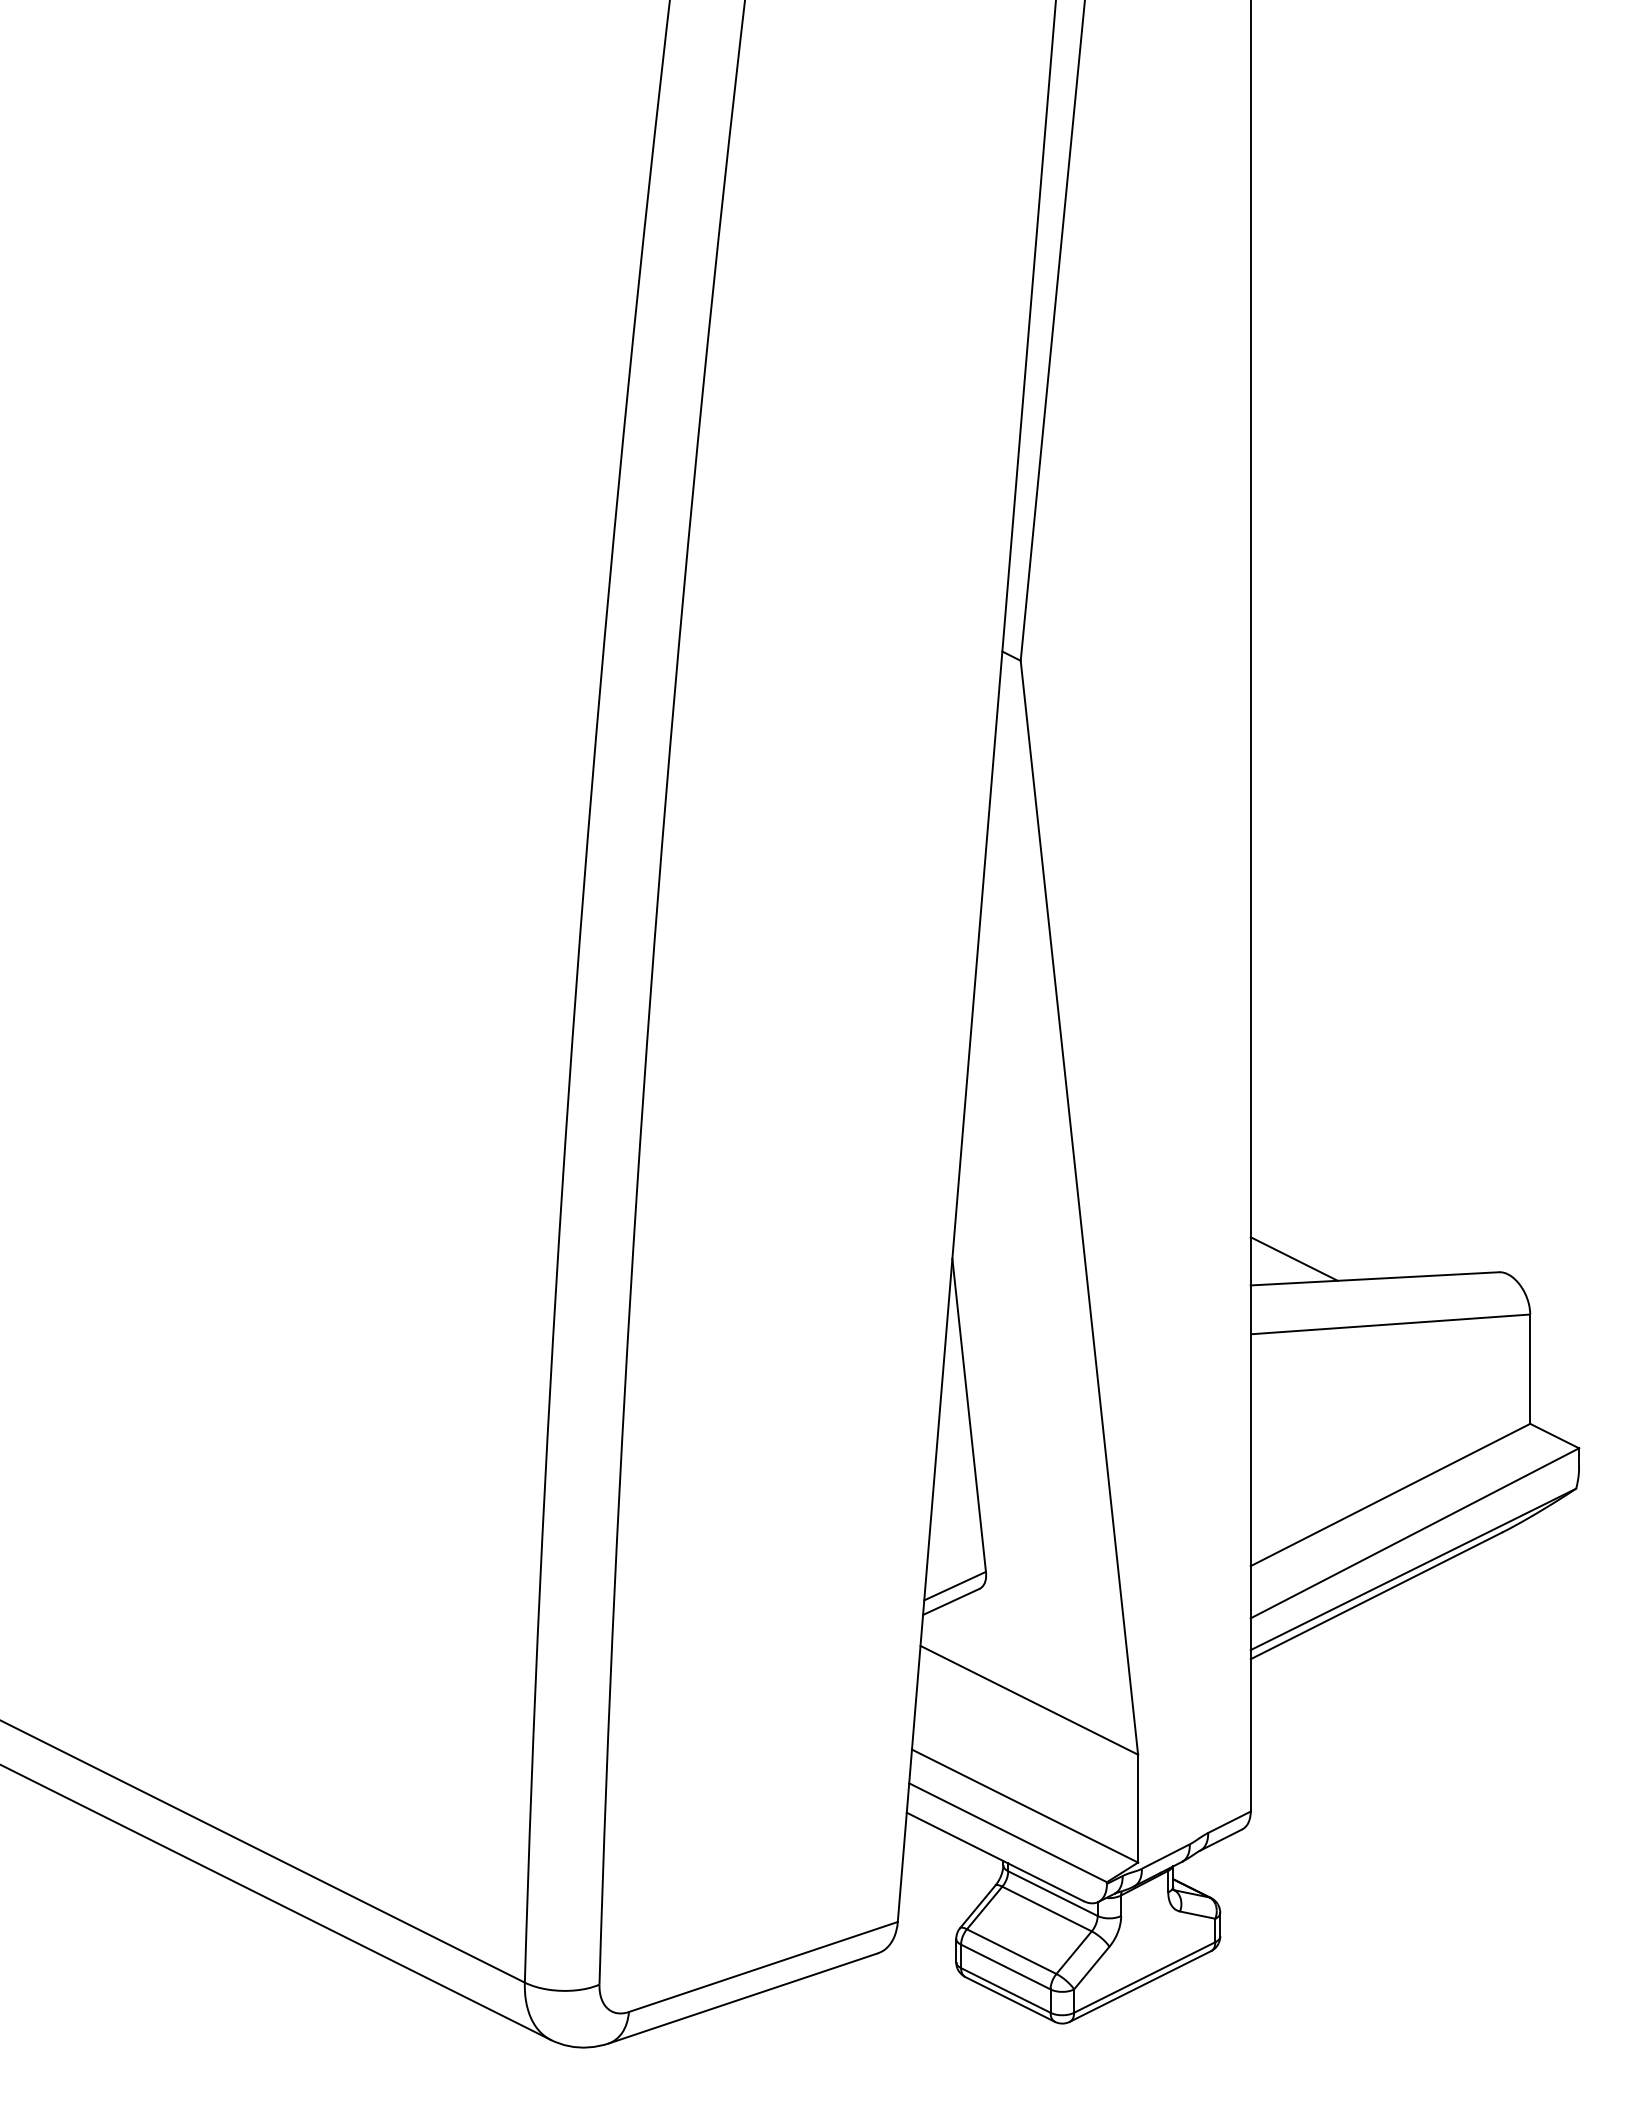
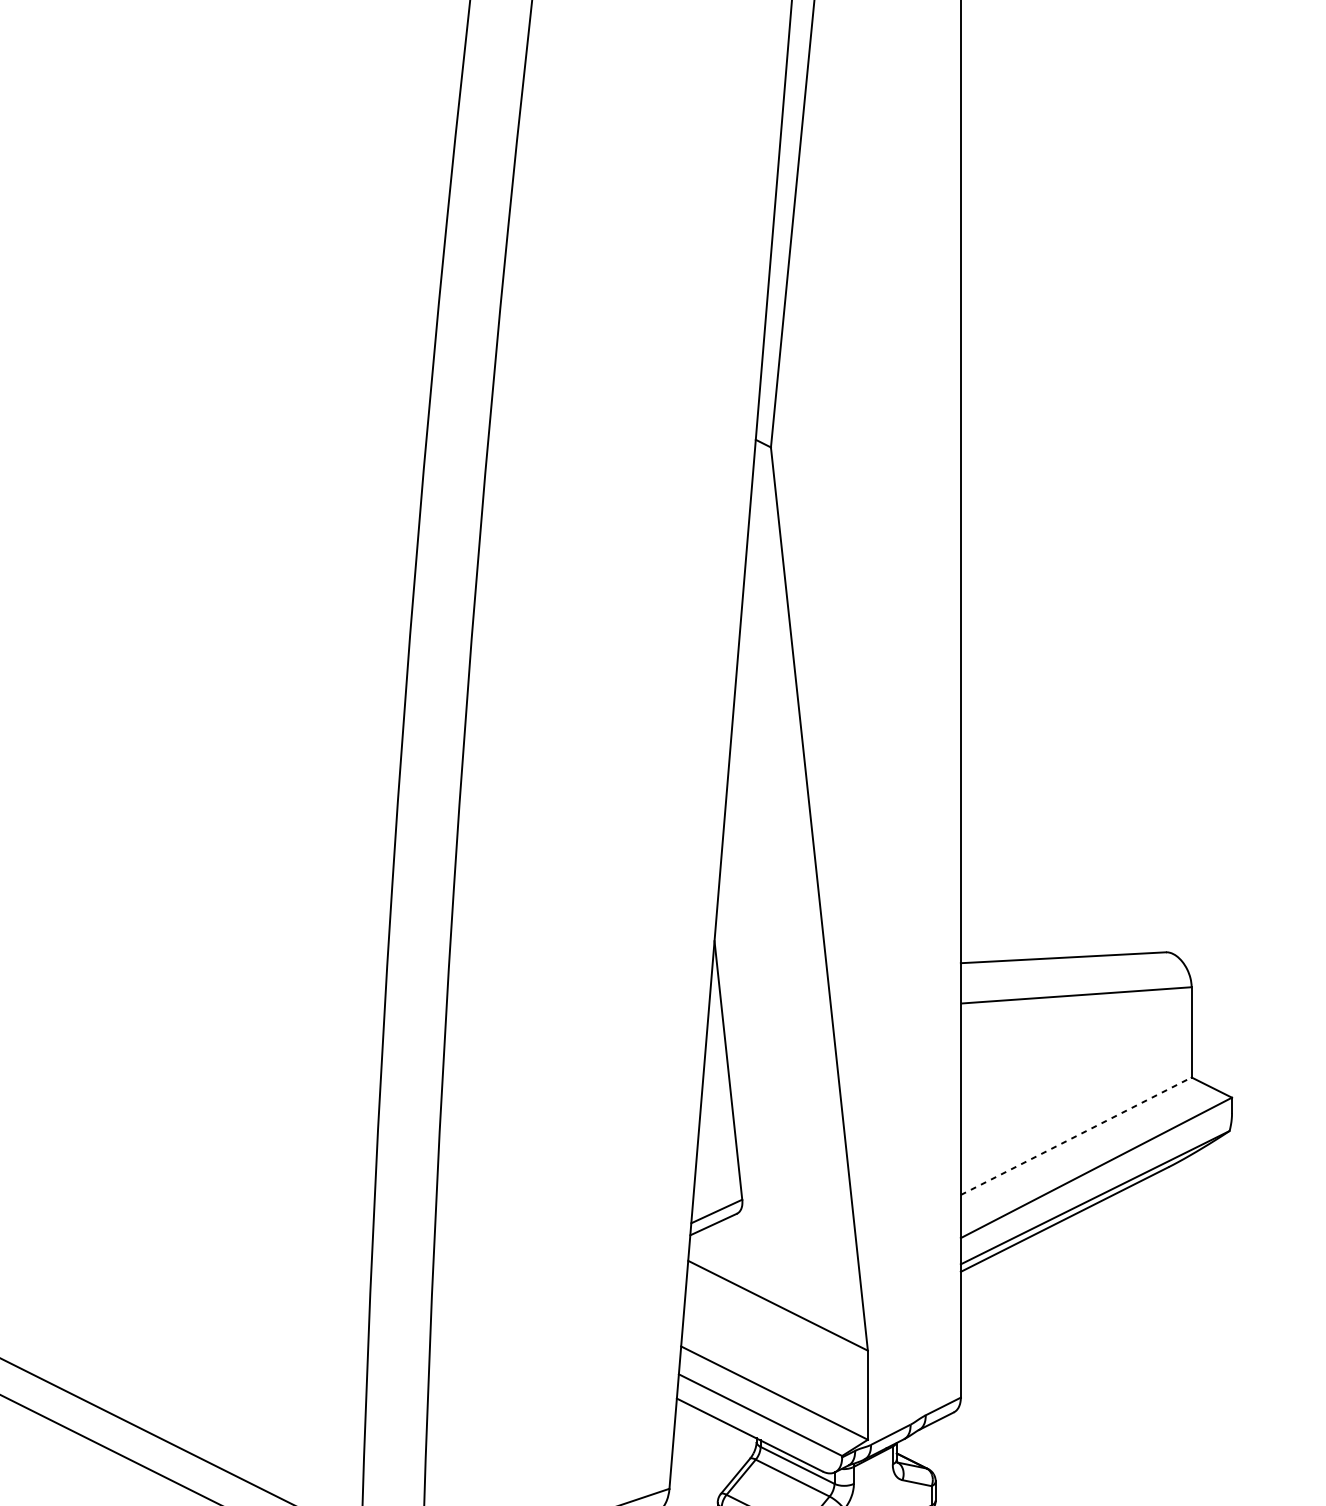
line: (1293, 1258) -> (996, 940), removed
line: (1390, 1495) -> (1076, 1136), solid -> dashed

